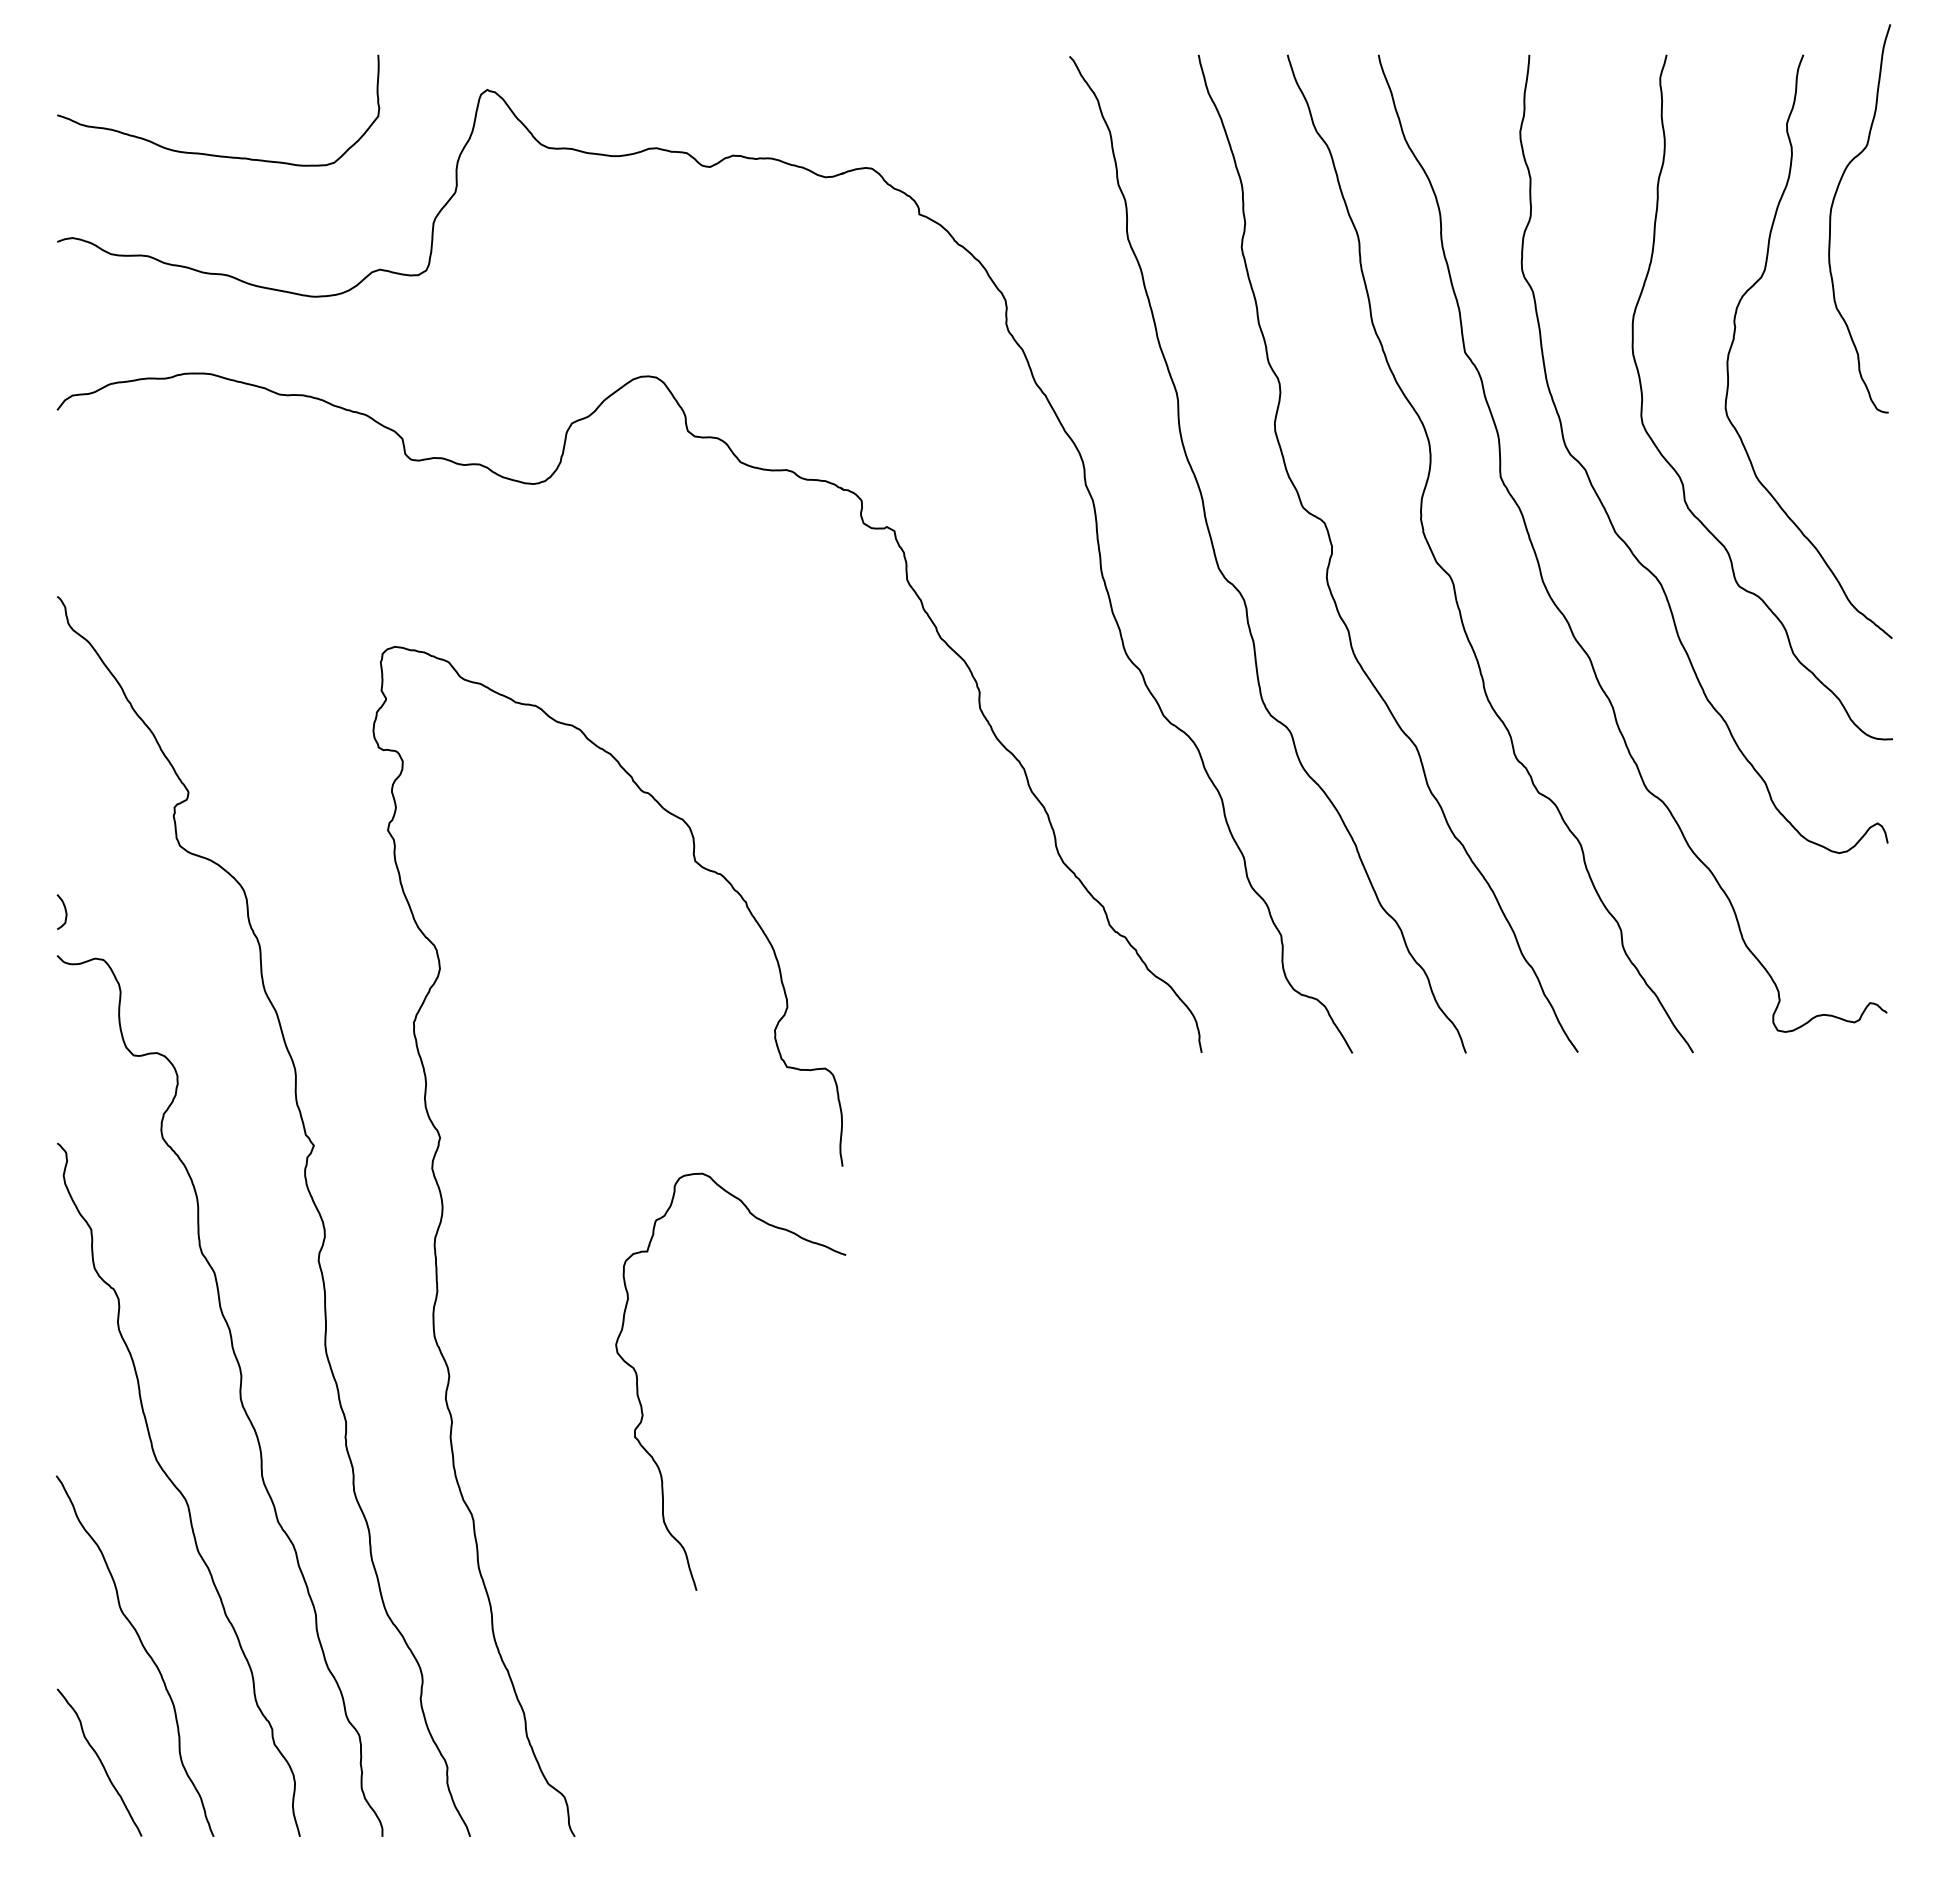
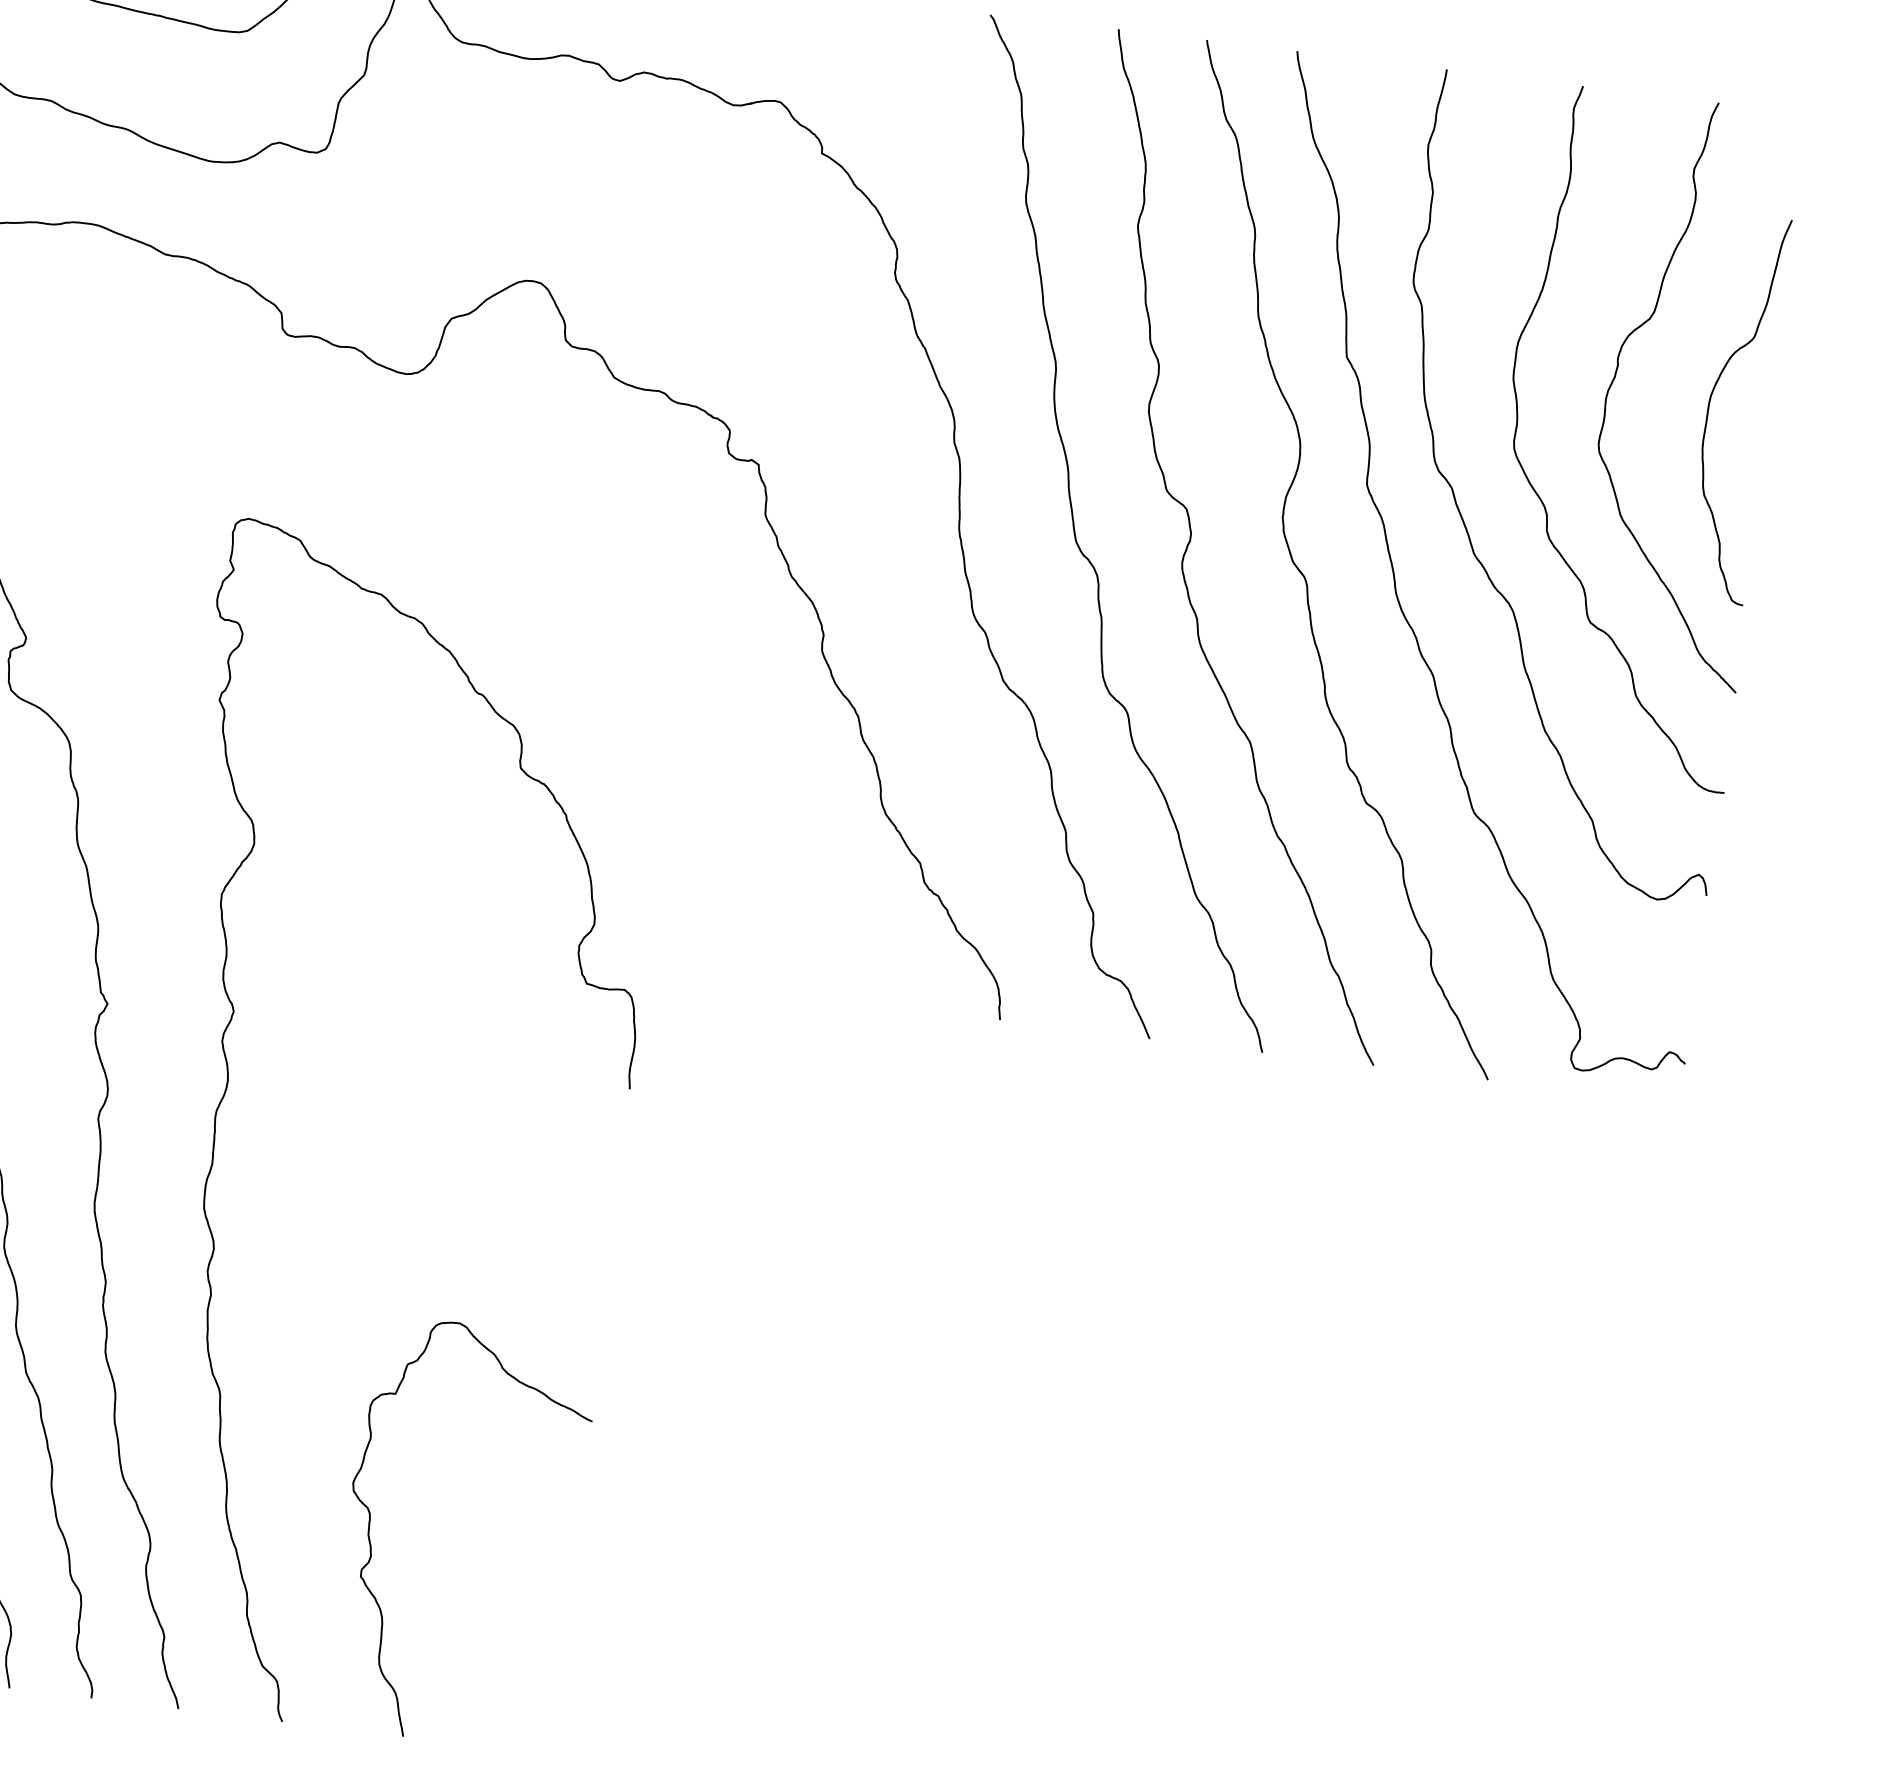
curve: (1831, 218) -> (1710, 405), moved
curve: (642, 1406) -> (371, 1547), moved

